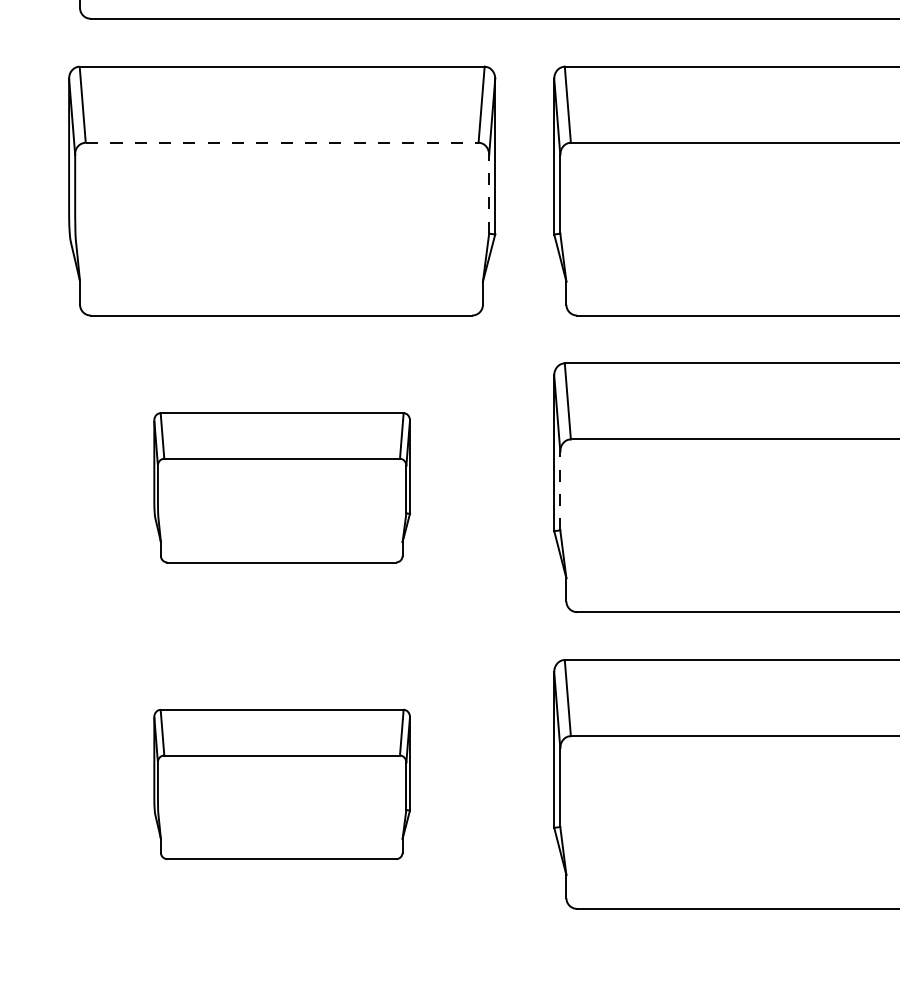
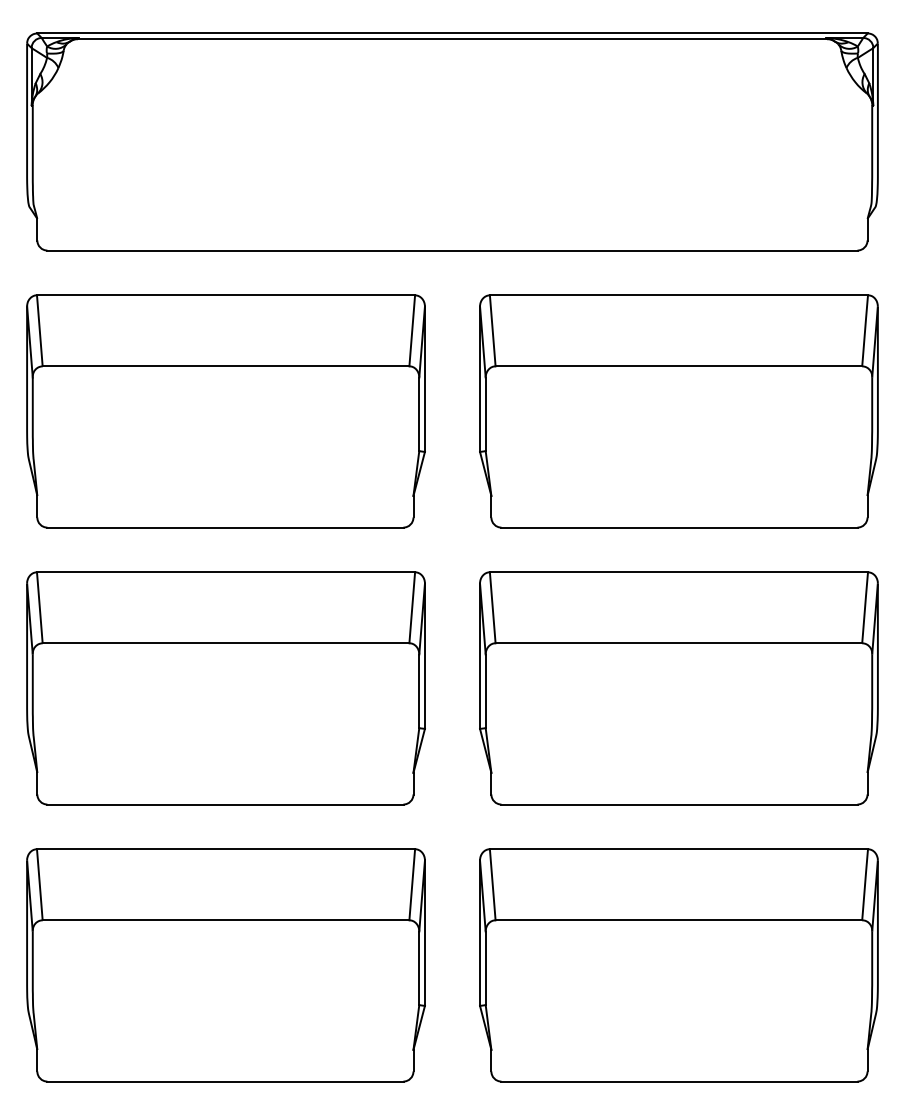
line: (282, 142) -> (226, 366), dashed -> solid
line: (489, 194) -> (419, 414), dashed -> solid
part: (281, 487) -> (225, 688), size x1.67
line: (560, 491) -> (485, 691), dashed -> solid
part: (281, 784) -> (225, 965), size x1.67

